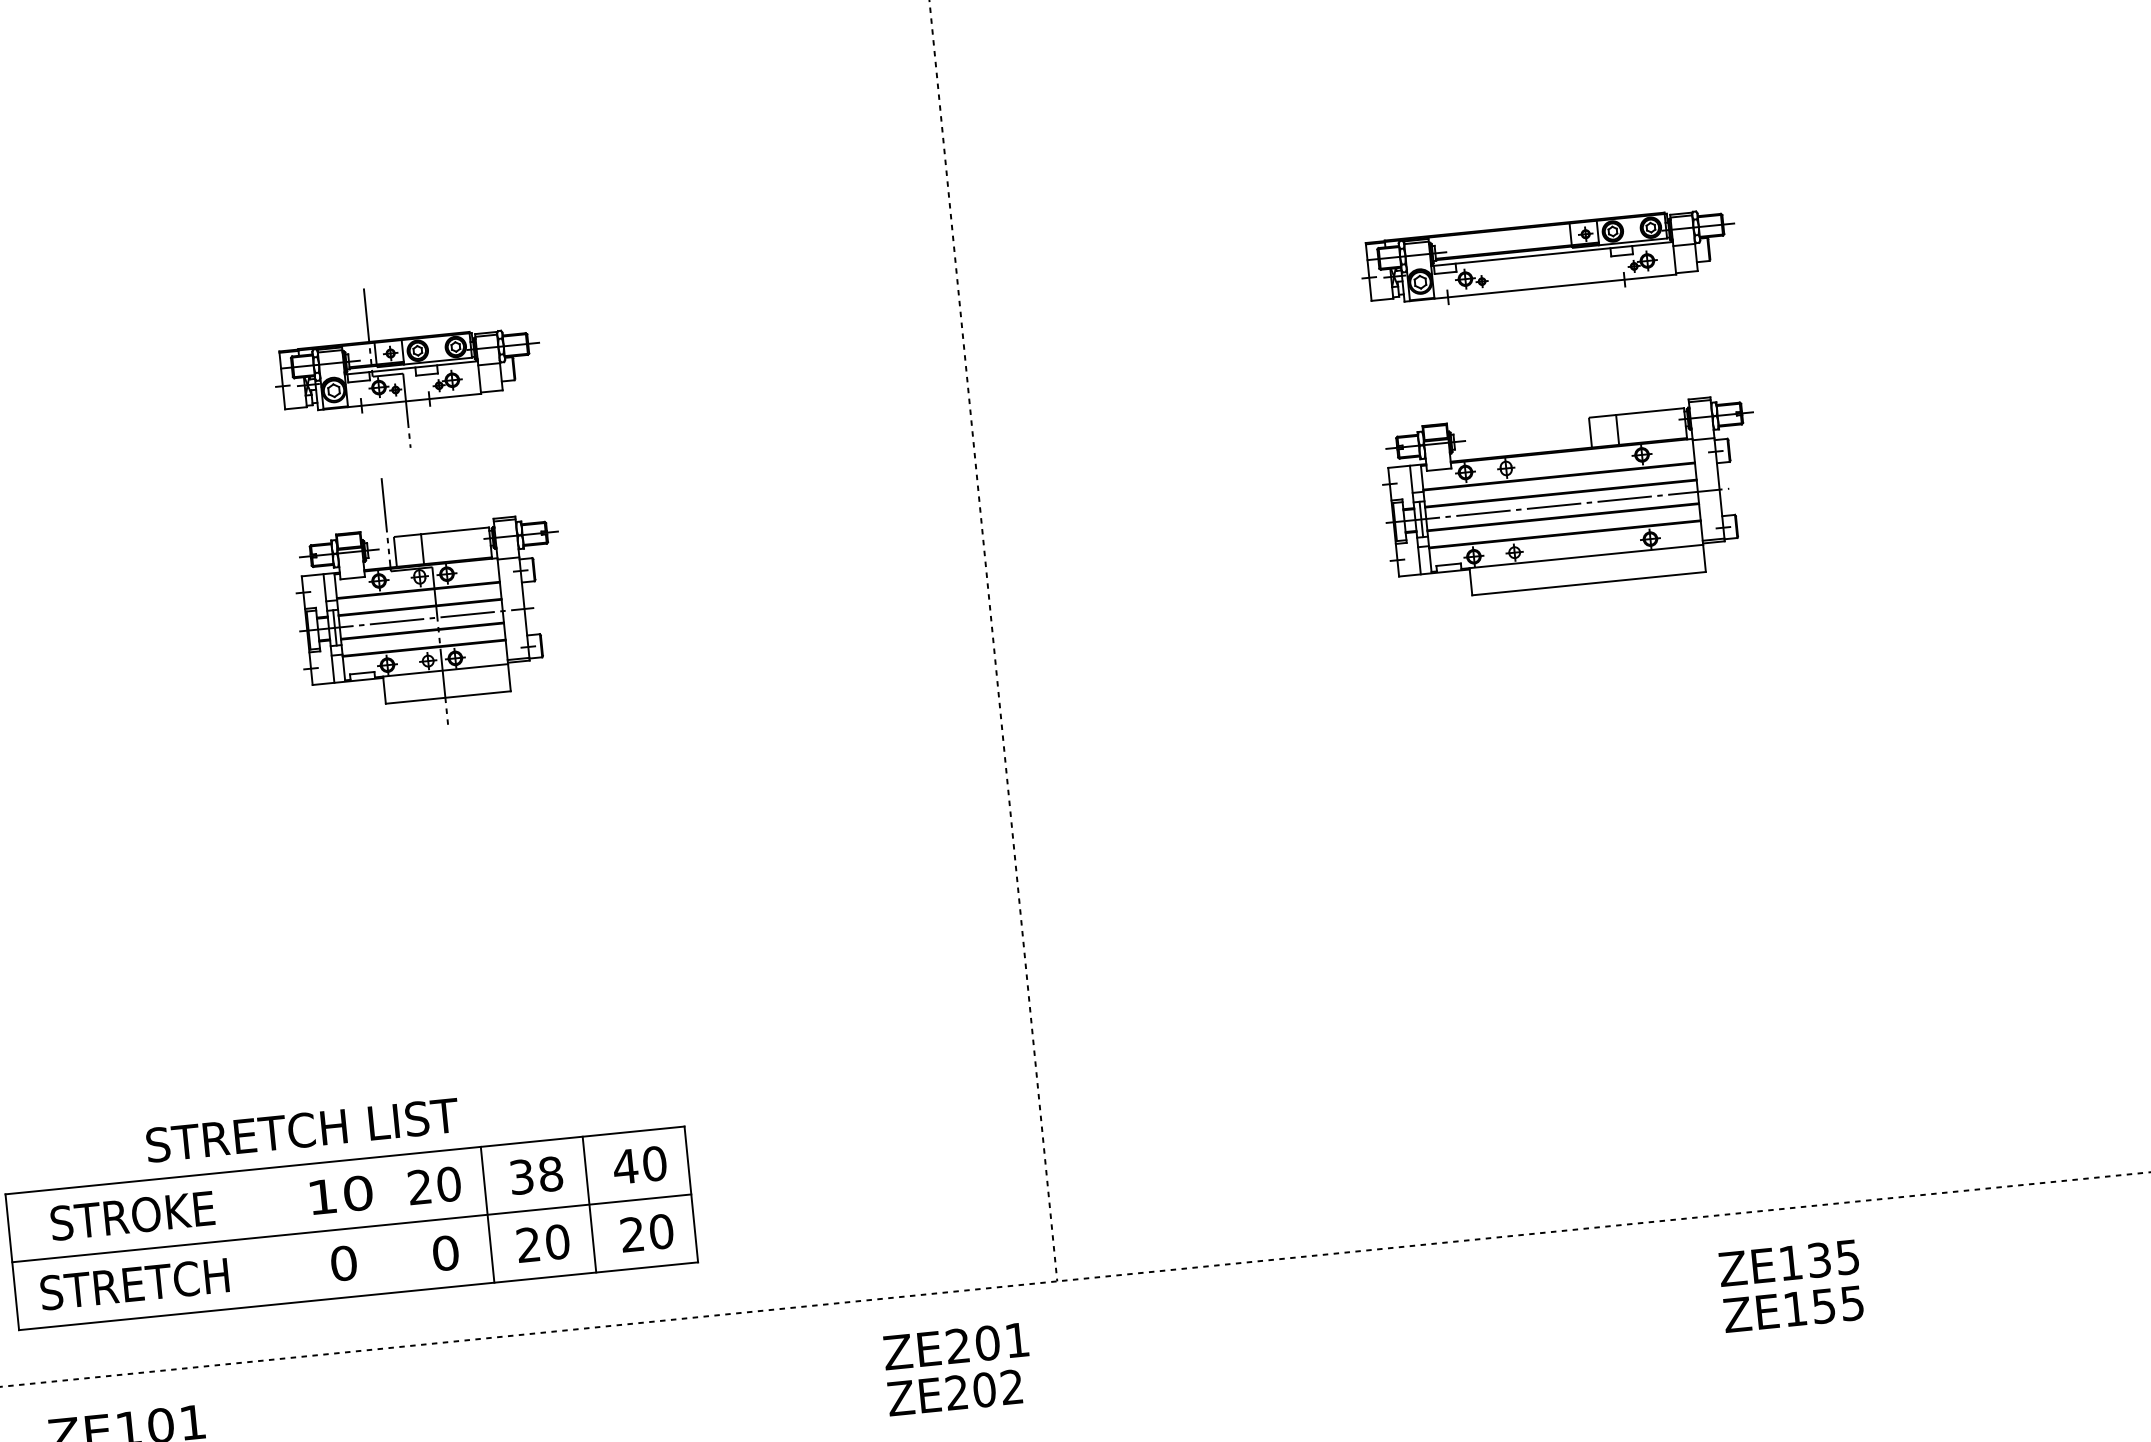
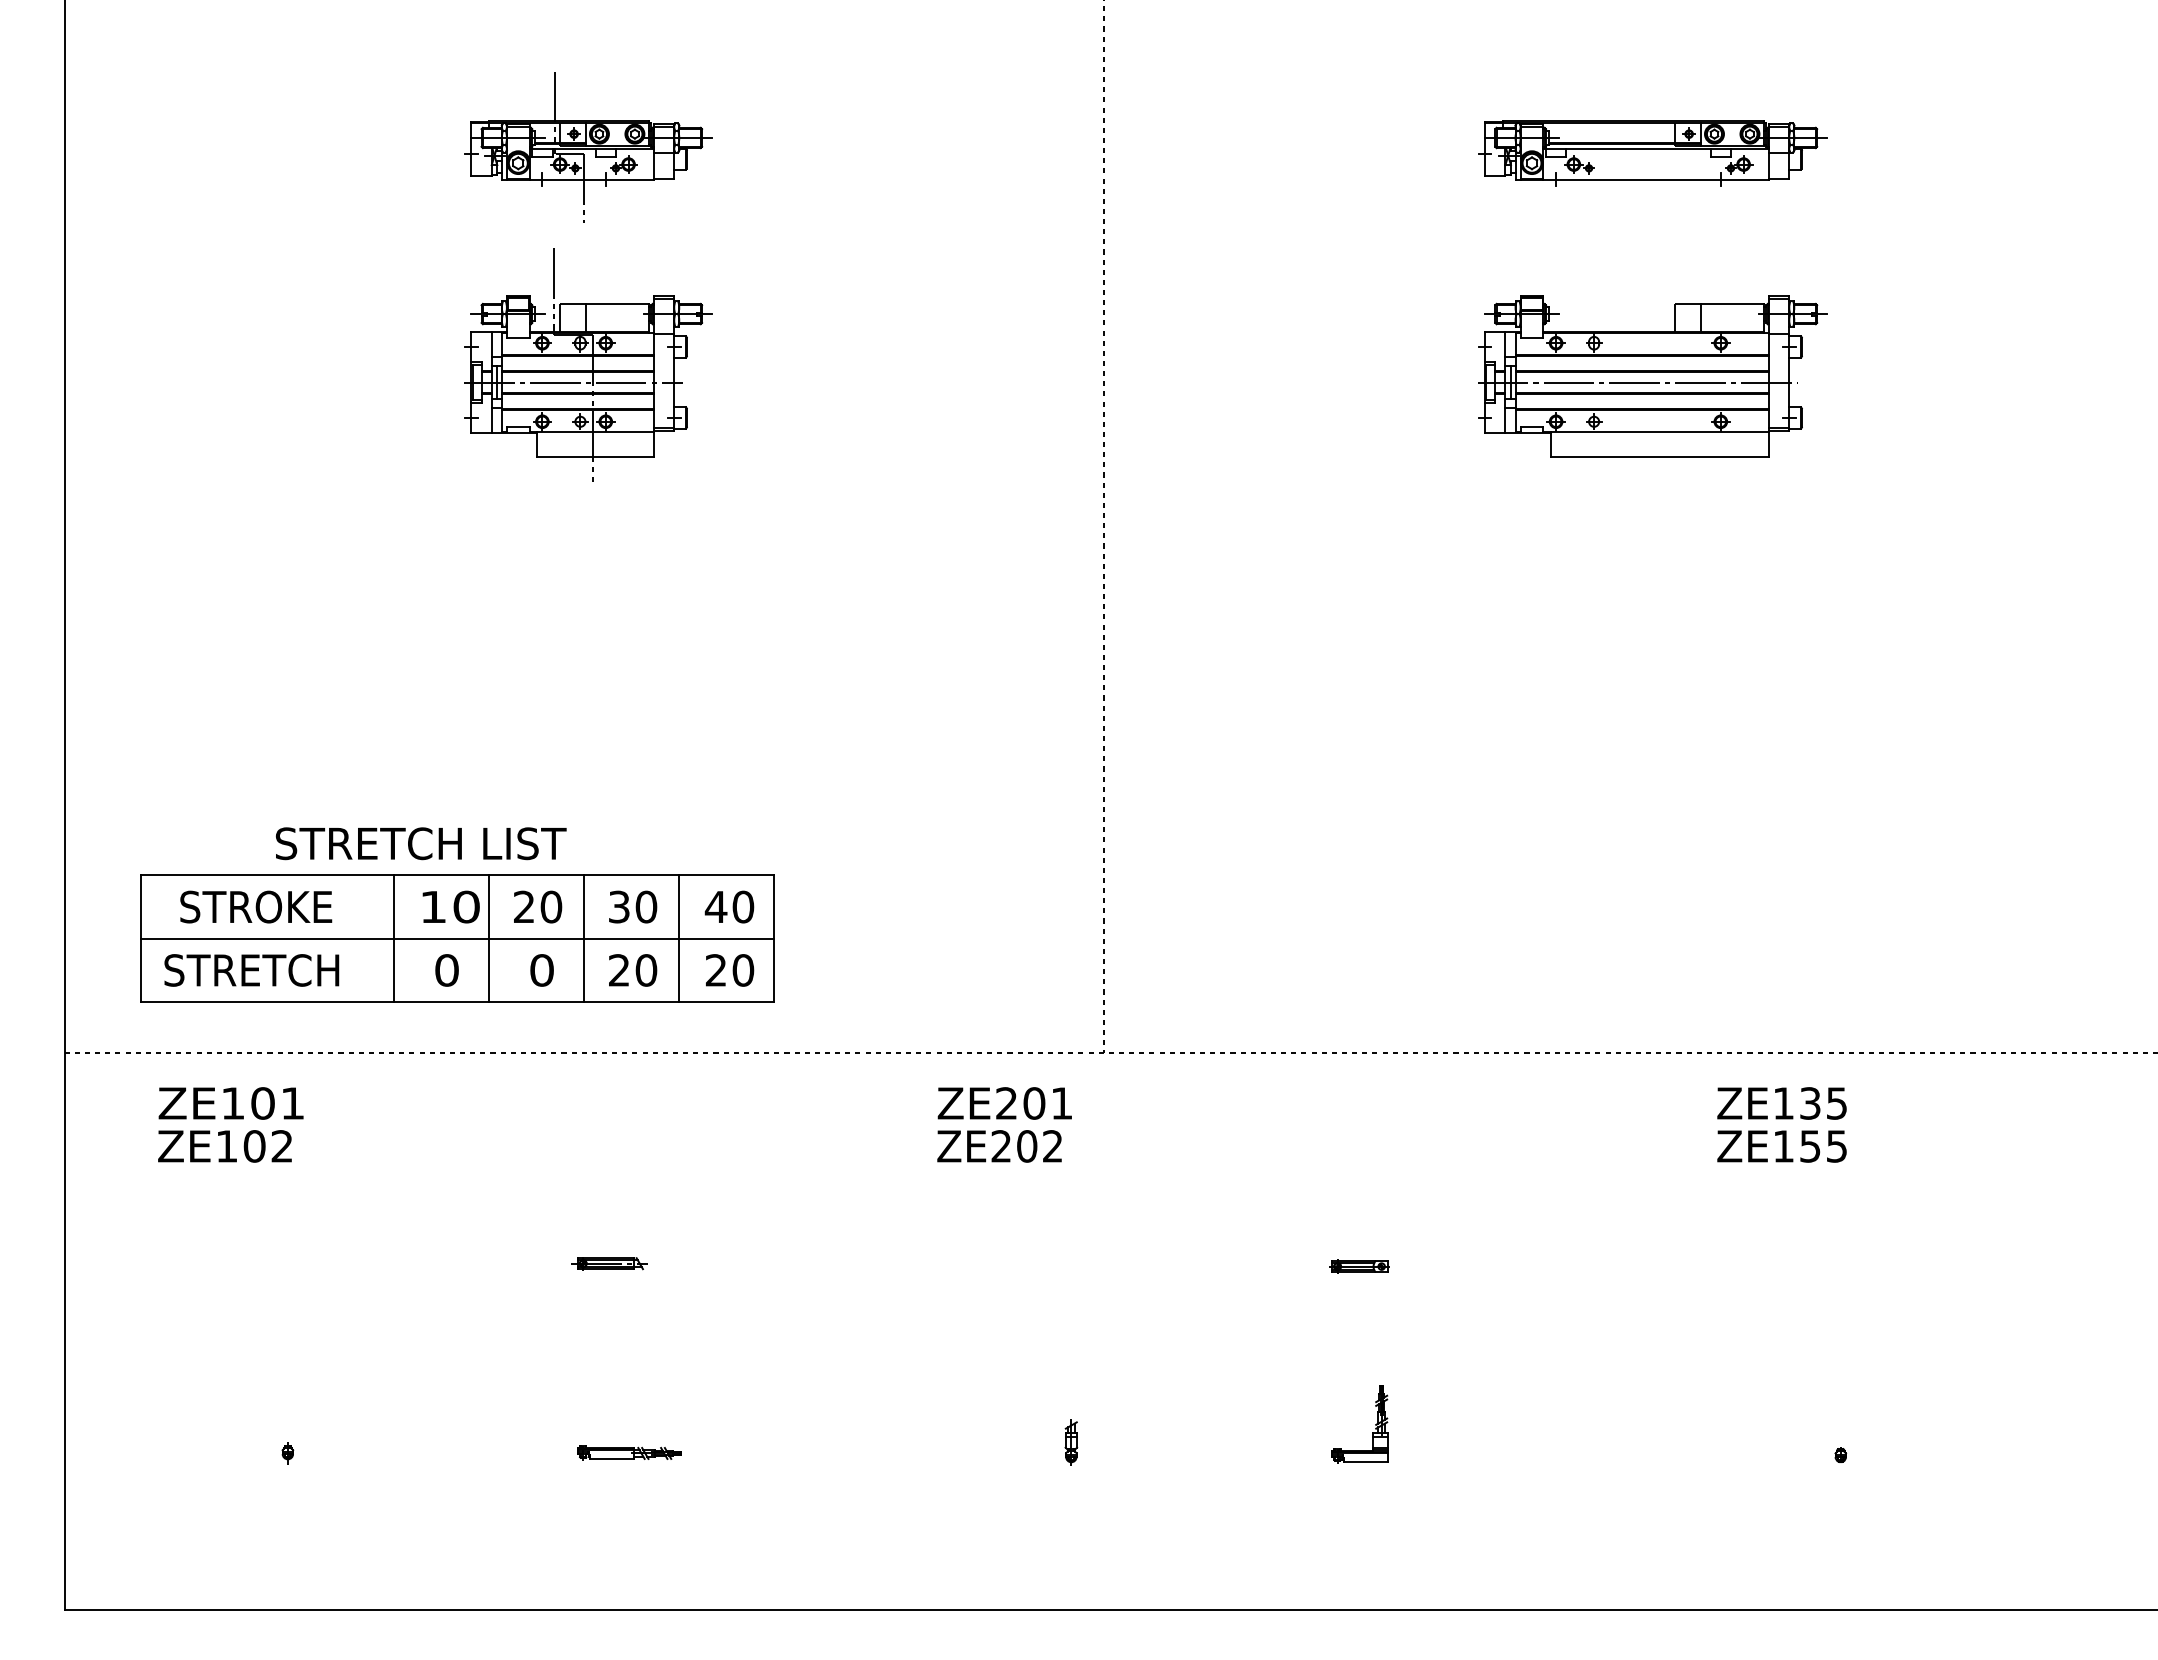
text: (550, 1173) -> (646, 906), 38 -> 30
line: (386, 1224) -> (489, 938), added
line: (284, 1234) -> (394, 938), added

